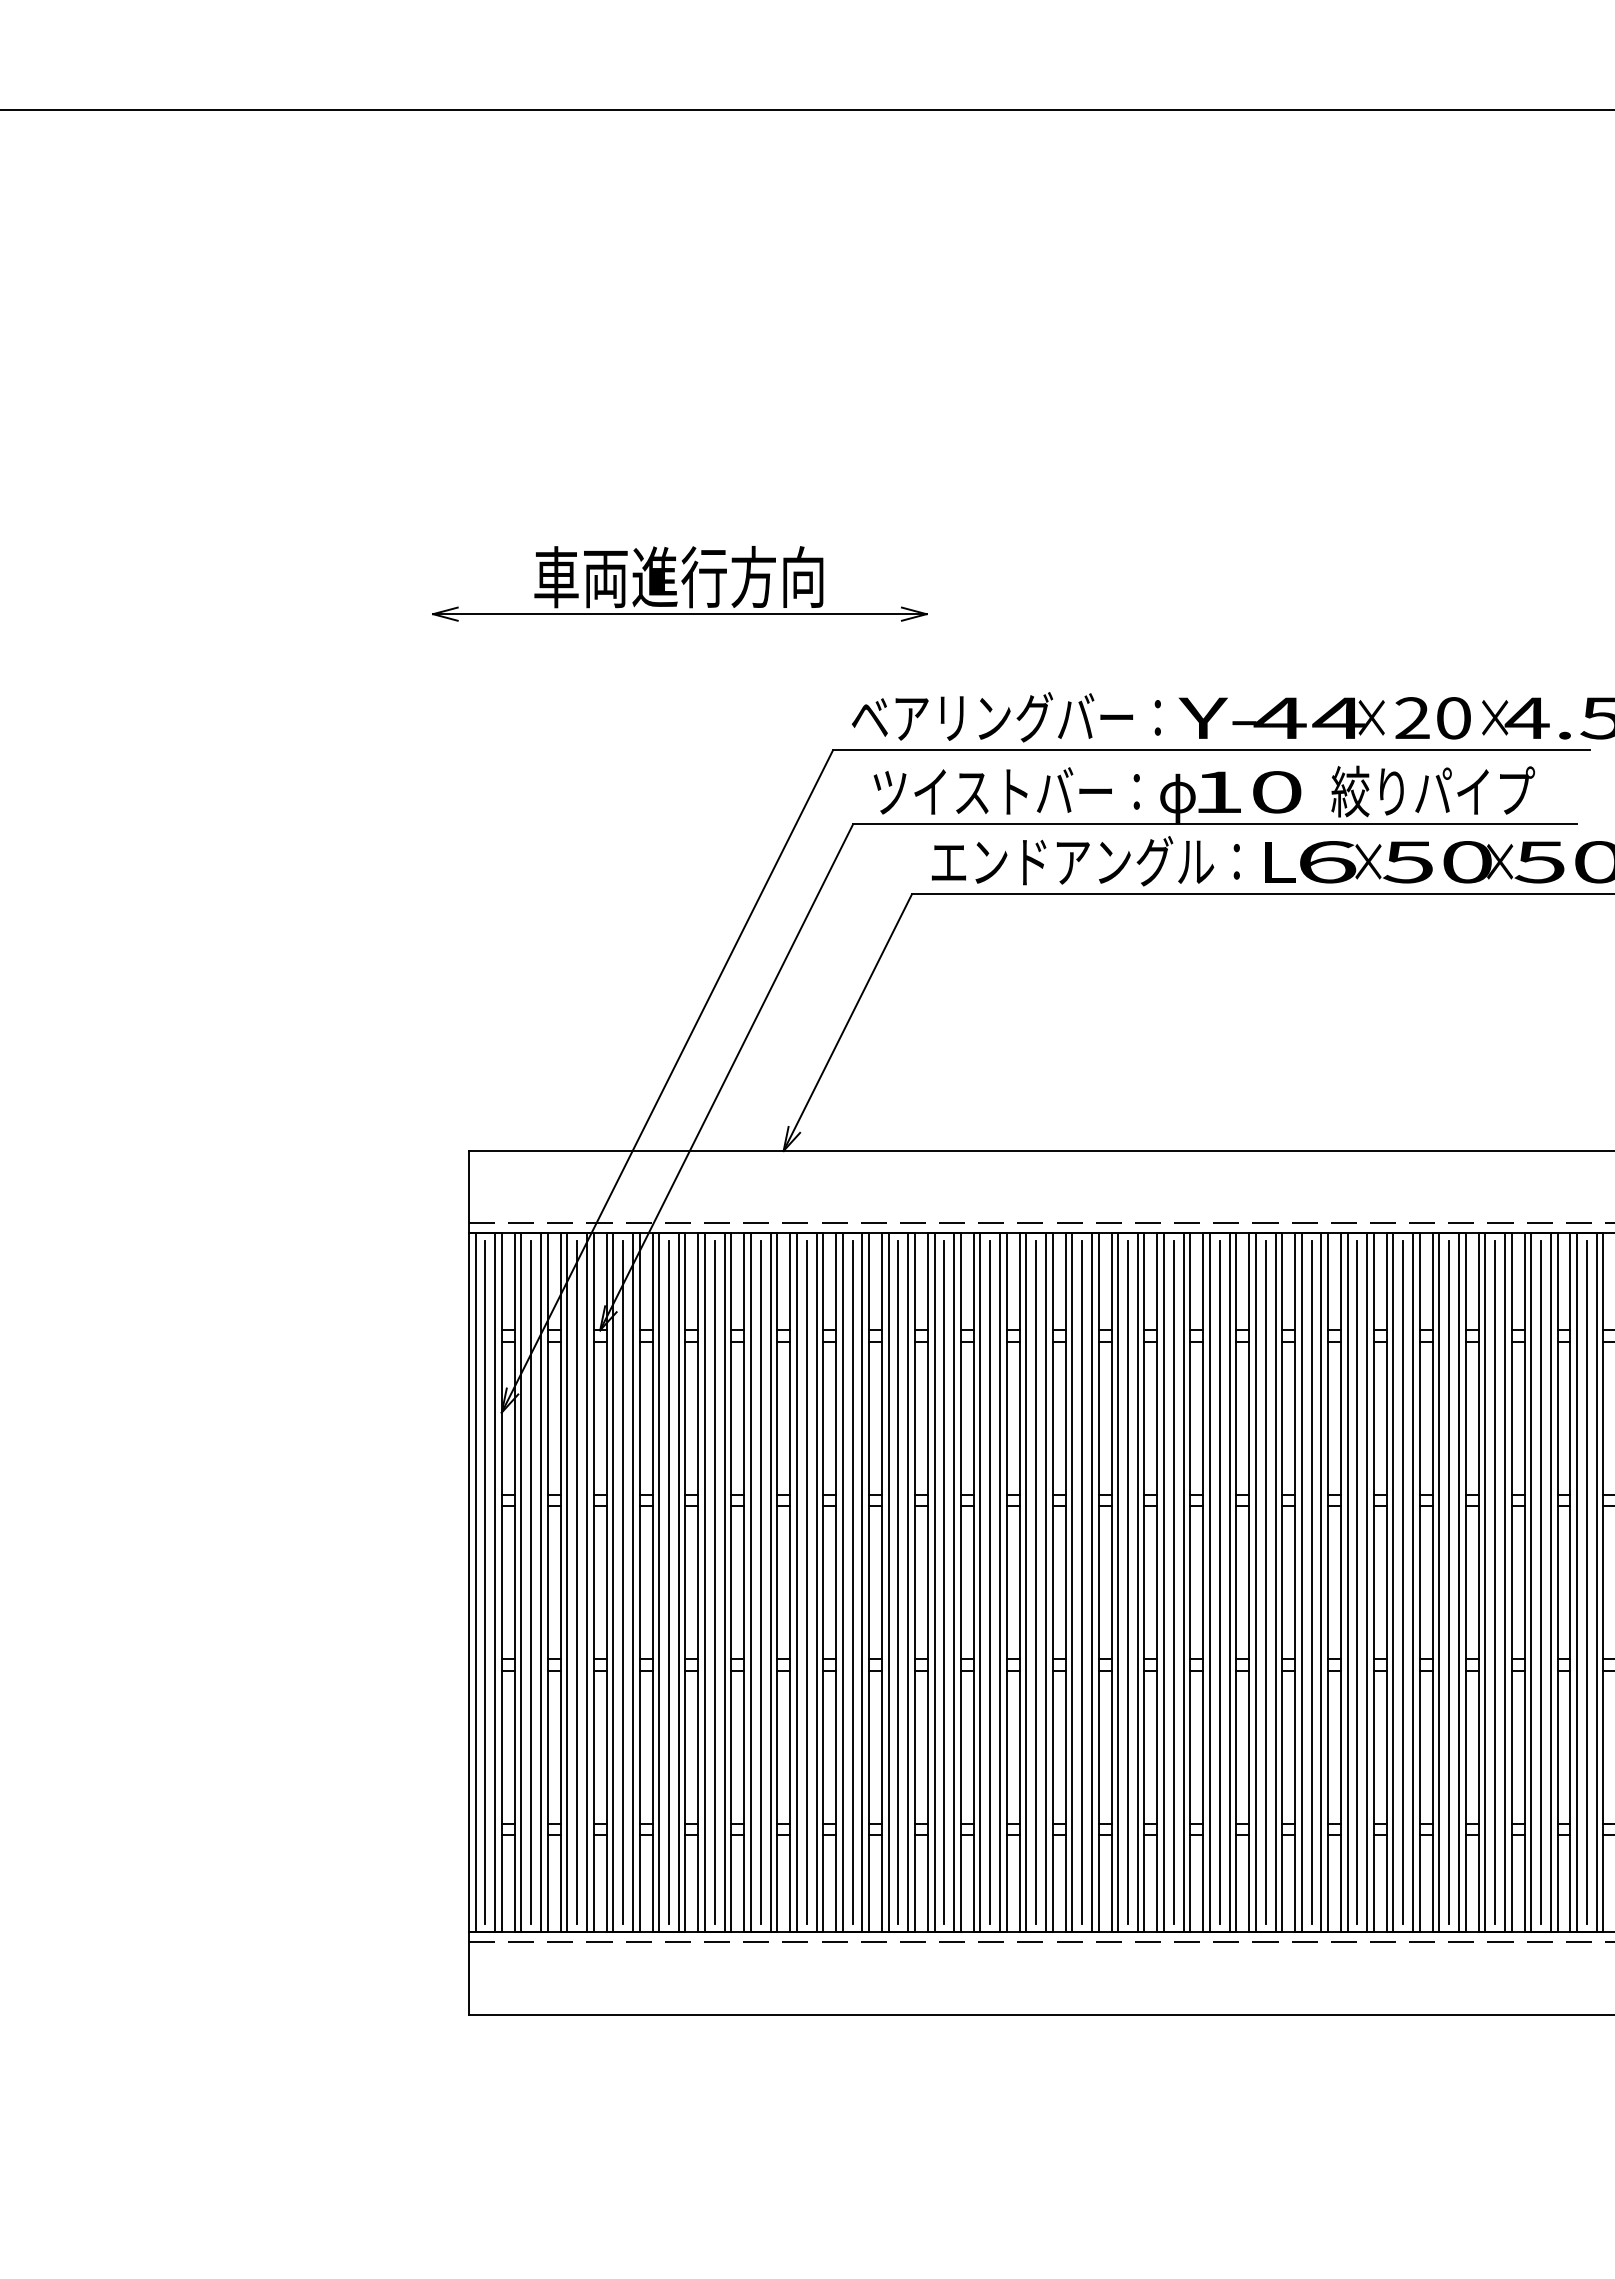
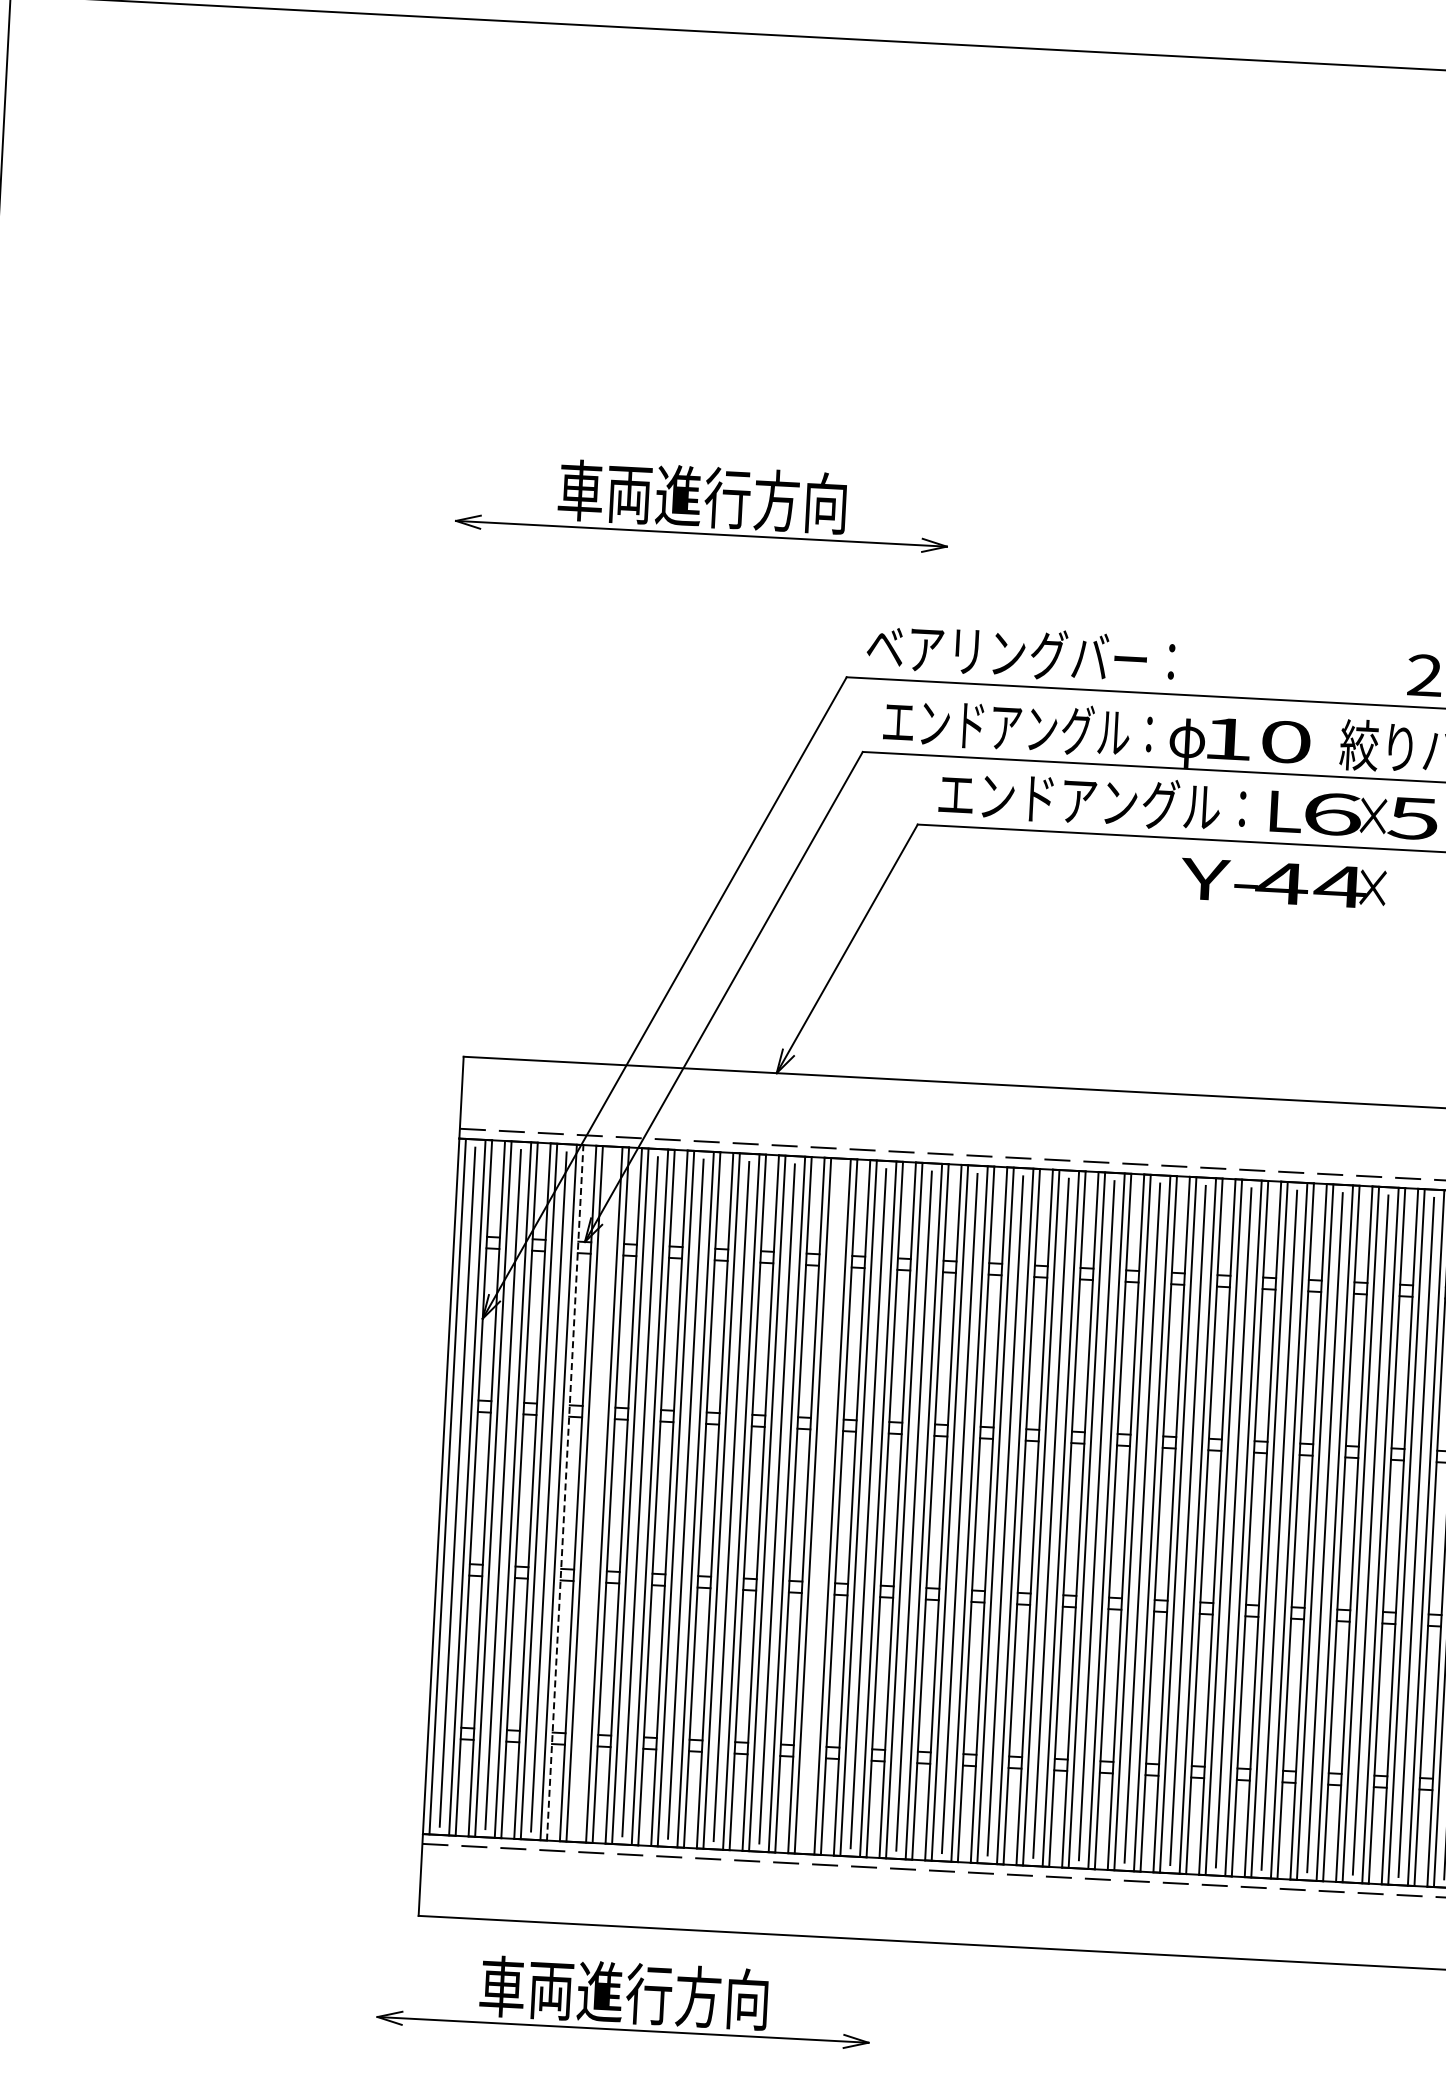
text: (1281, 717) -> (1283, 882), moved
text: (1007, 791) -> (1018, 727), ツイストバー： -> エンドアングル：
line: (593, 1582) -> (565, 1492), solid -> dashed
line: (623, 1582) -> (594, 1494), removed
line: (852, 1582) -> (822, 1506), removed
part: (679, 2087) -> (624, 1999), added

